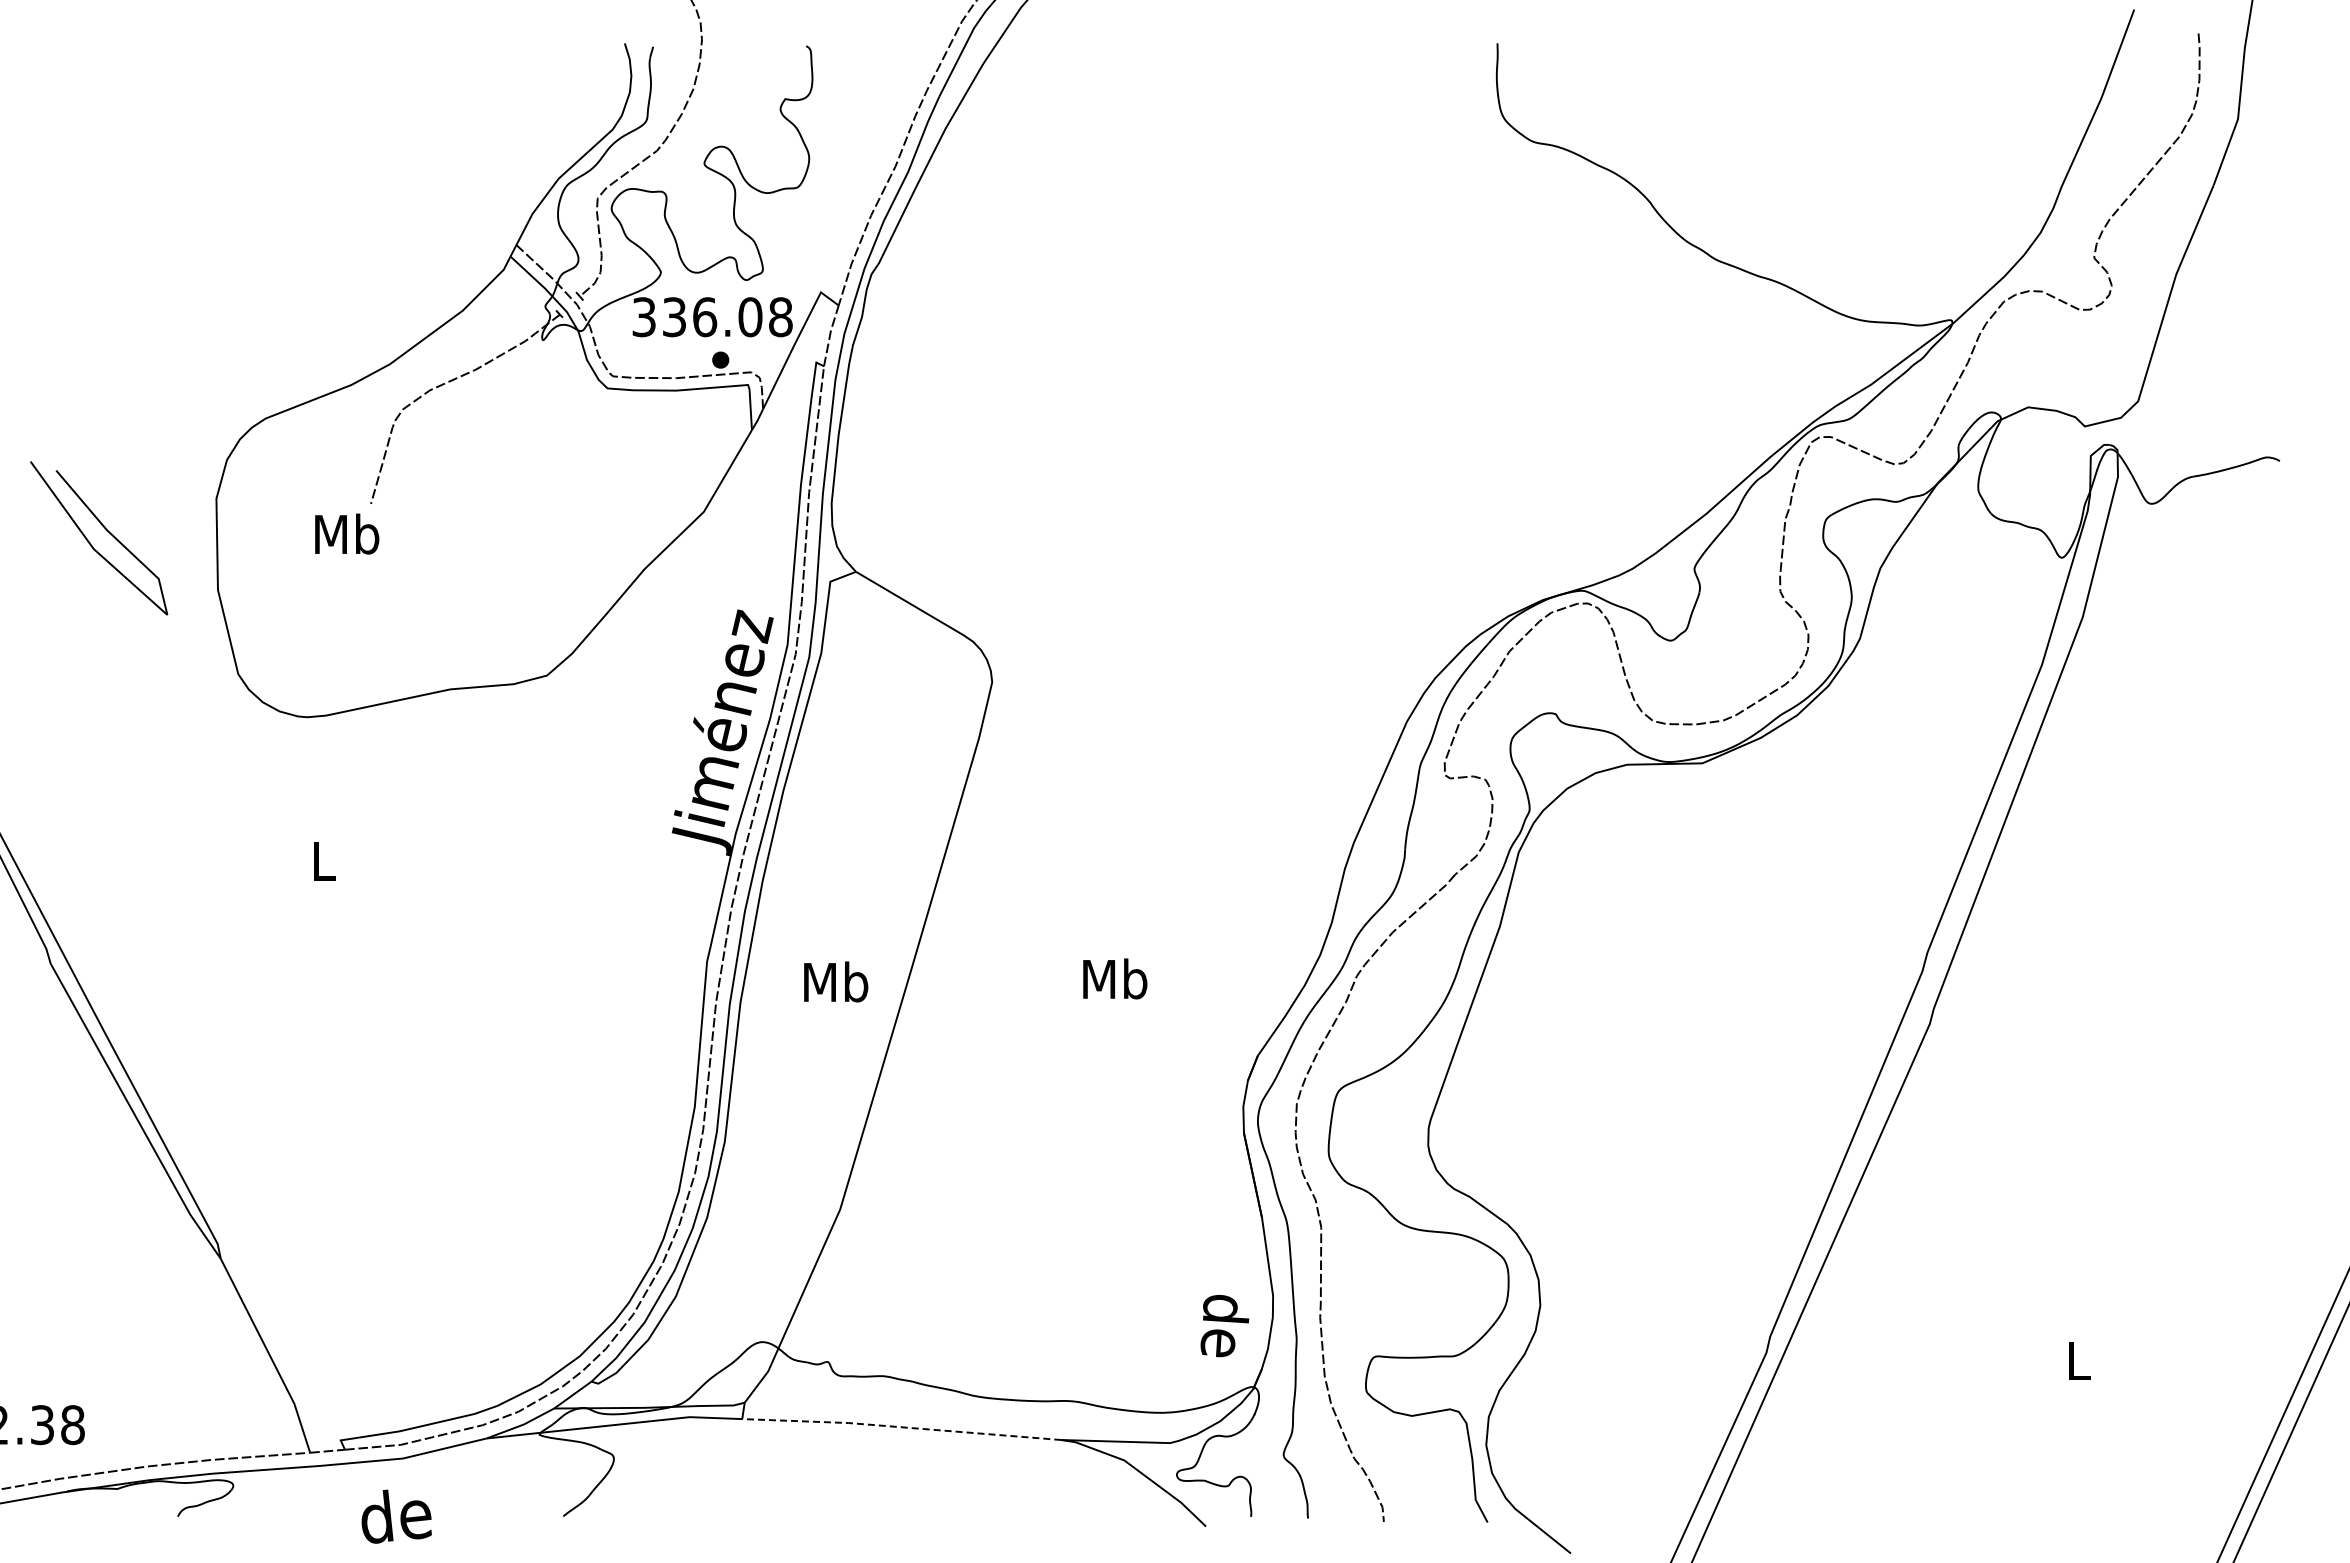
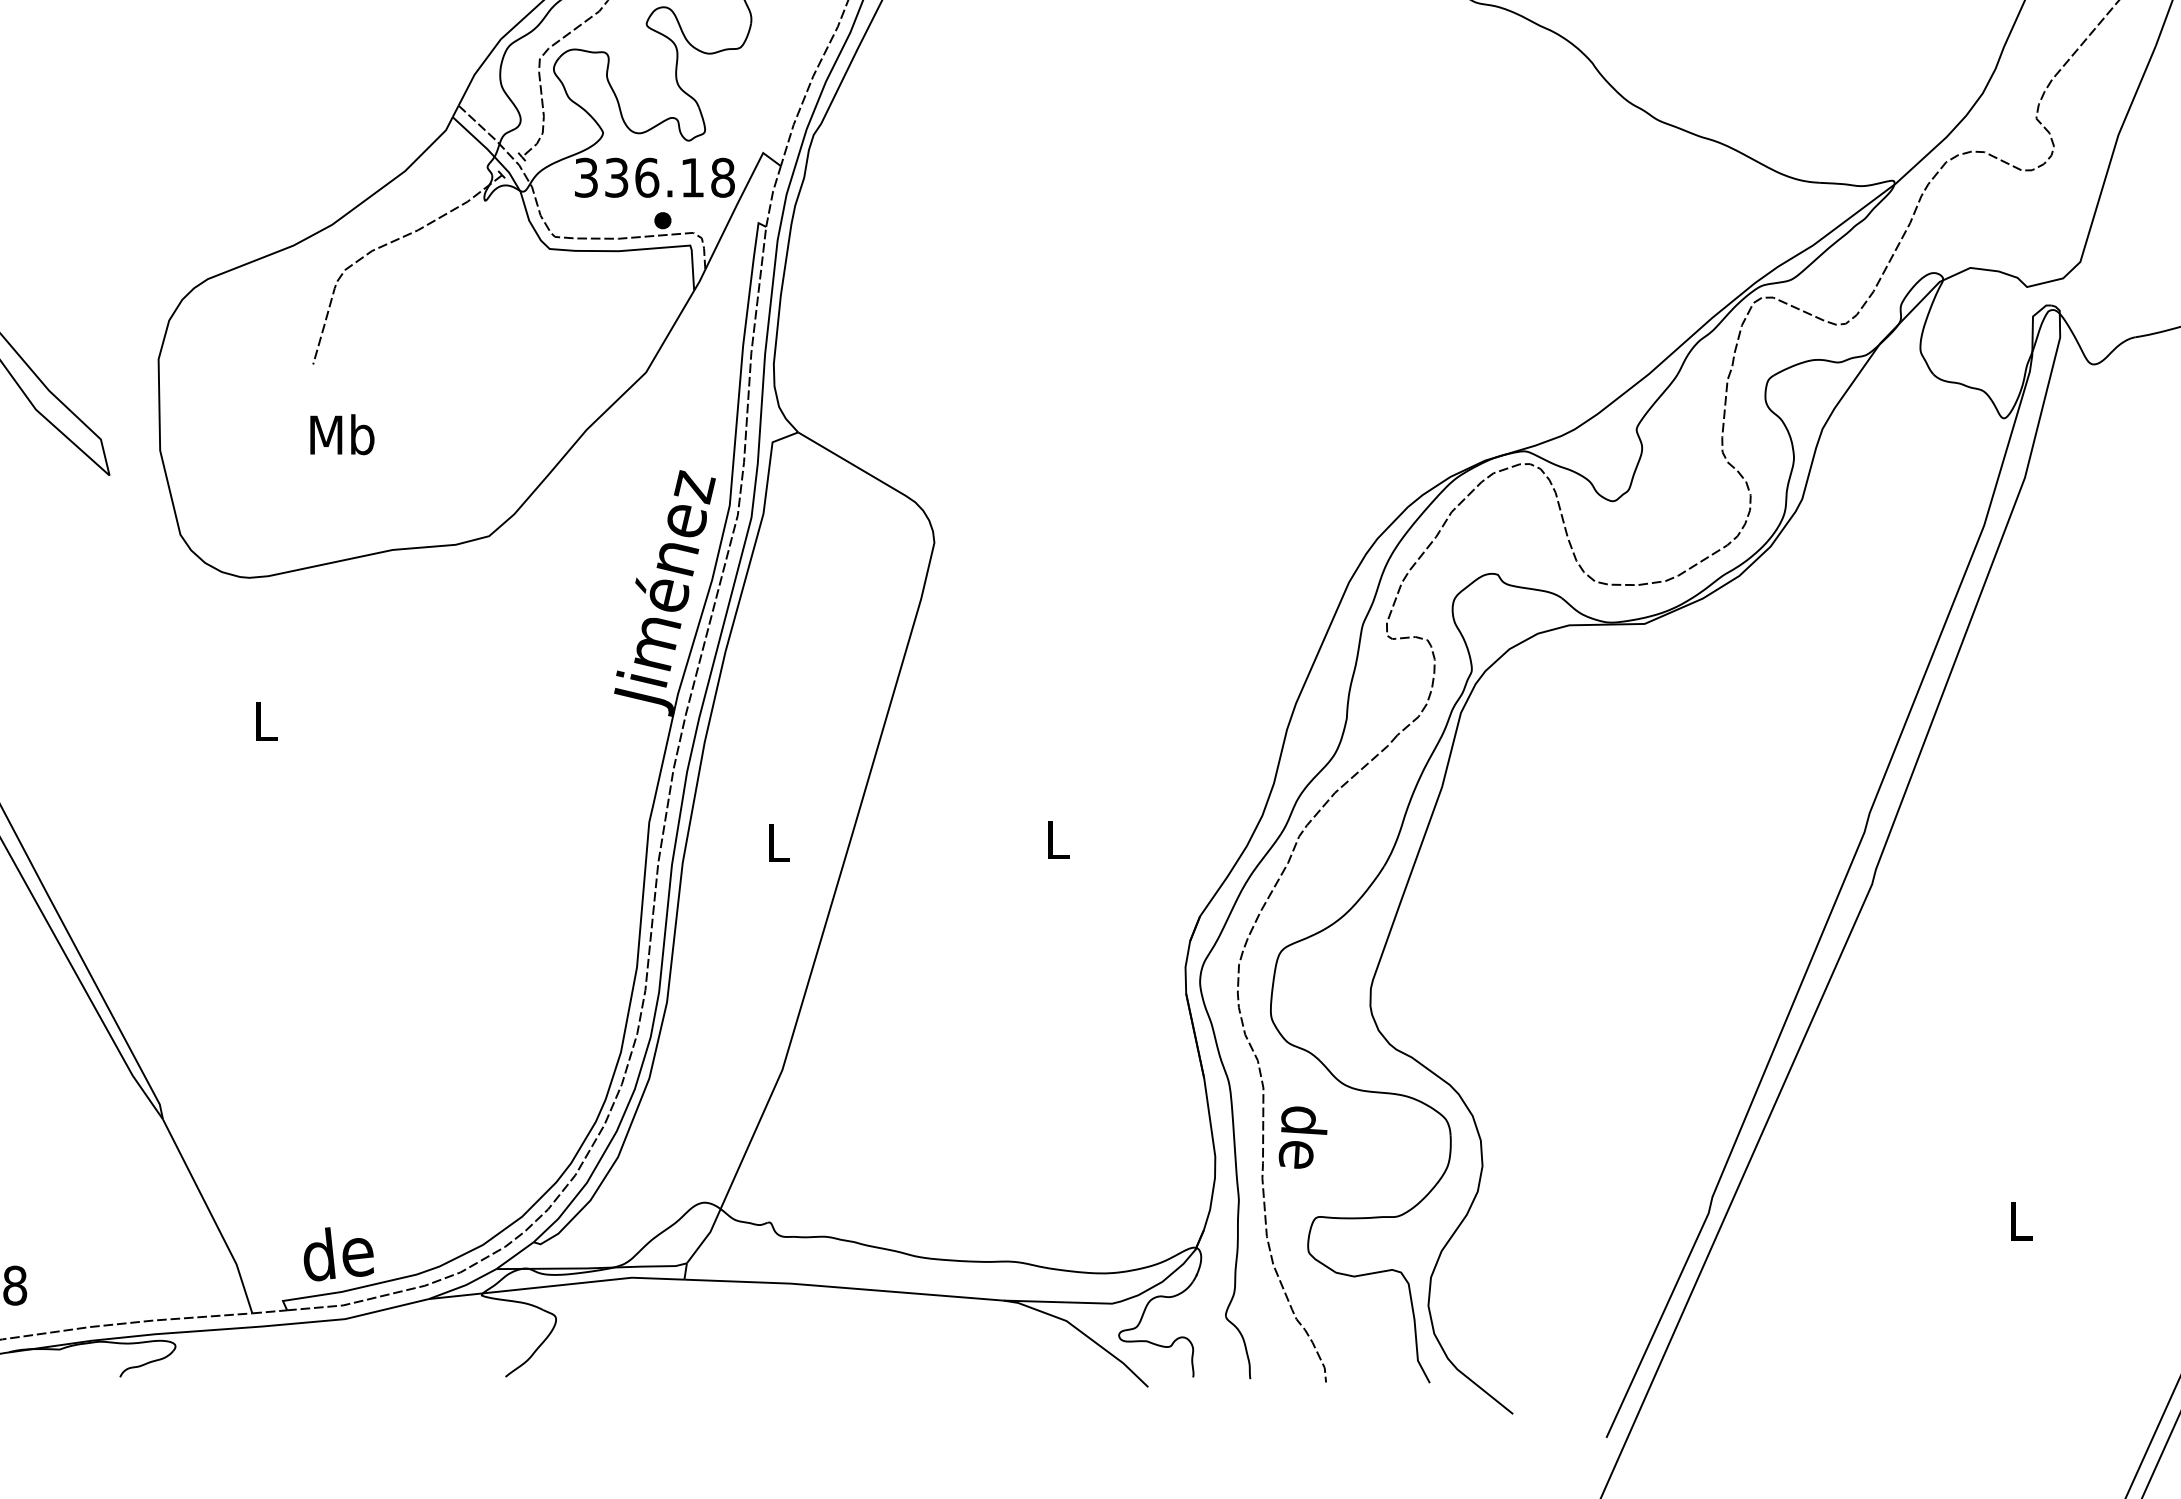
text: (750, 317) -> (692, 178), 336.08 -> 336.18
text: (347, 533) -> (342, 434), moved
text: (1115, 978) -> (1057, 839), Mb -> L
text: (836, 981) -> (778, 842), Mb -> L
text: (1224, 1326) -> (1302, 1138), moved
line: (901, 1427) -> (843, 1288), dashed -> solid
text: (396, 1516) -> (338, 1254), moved

